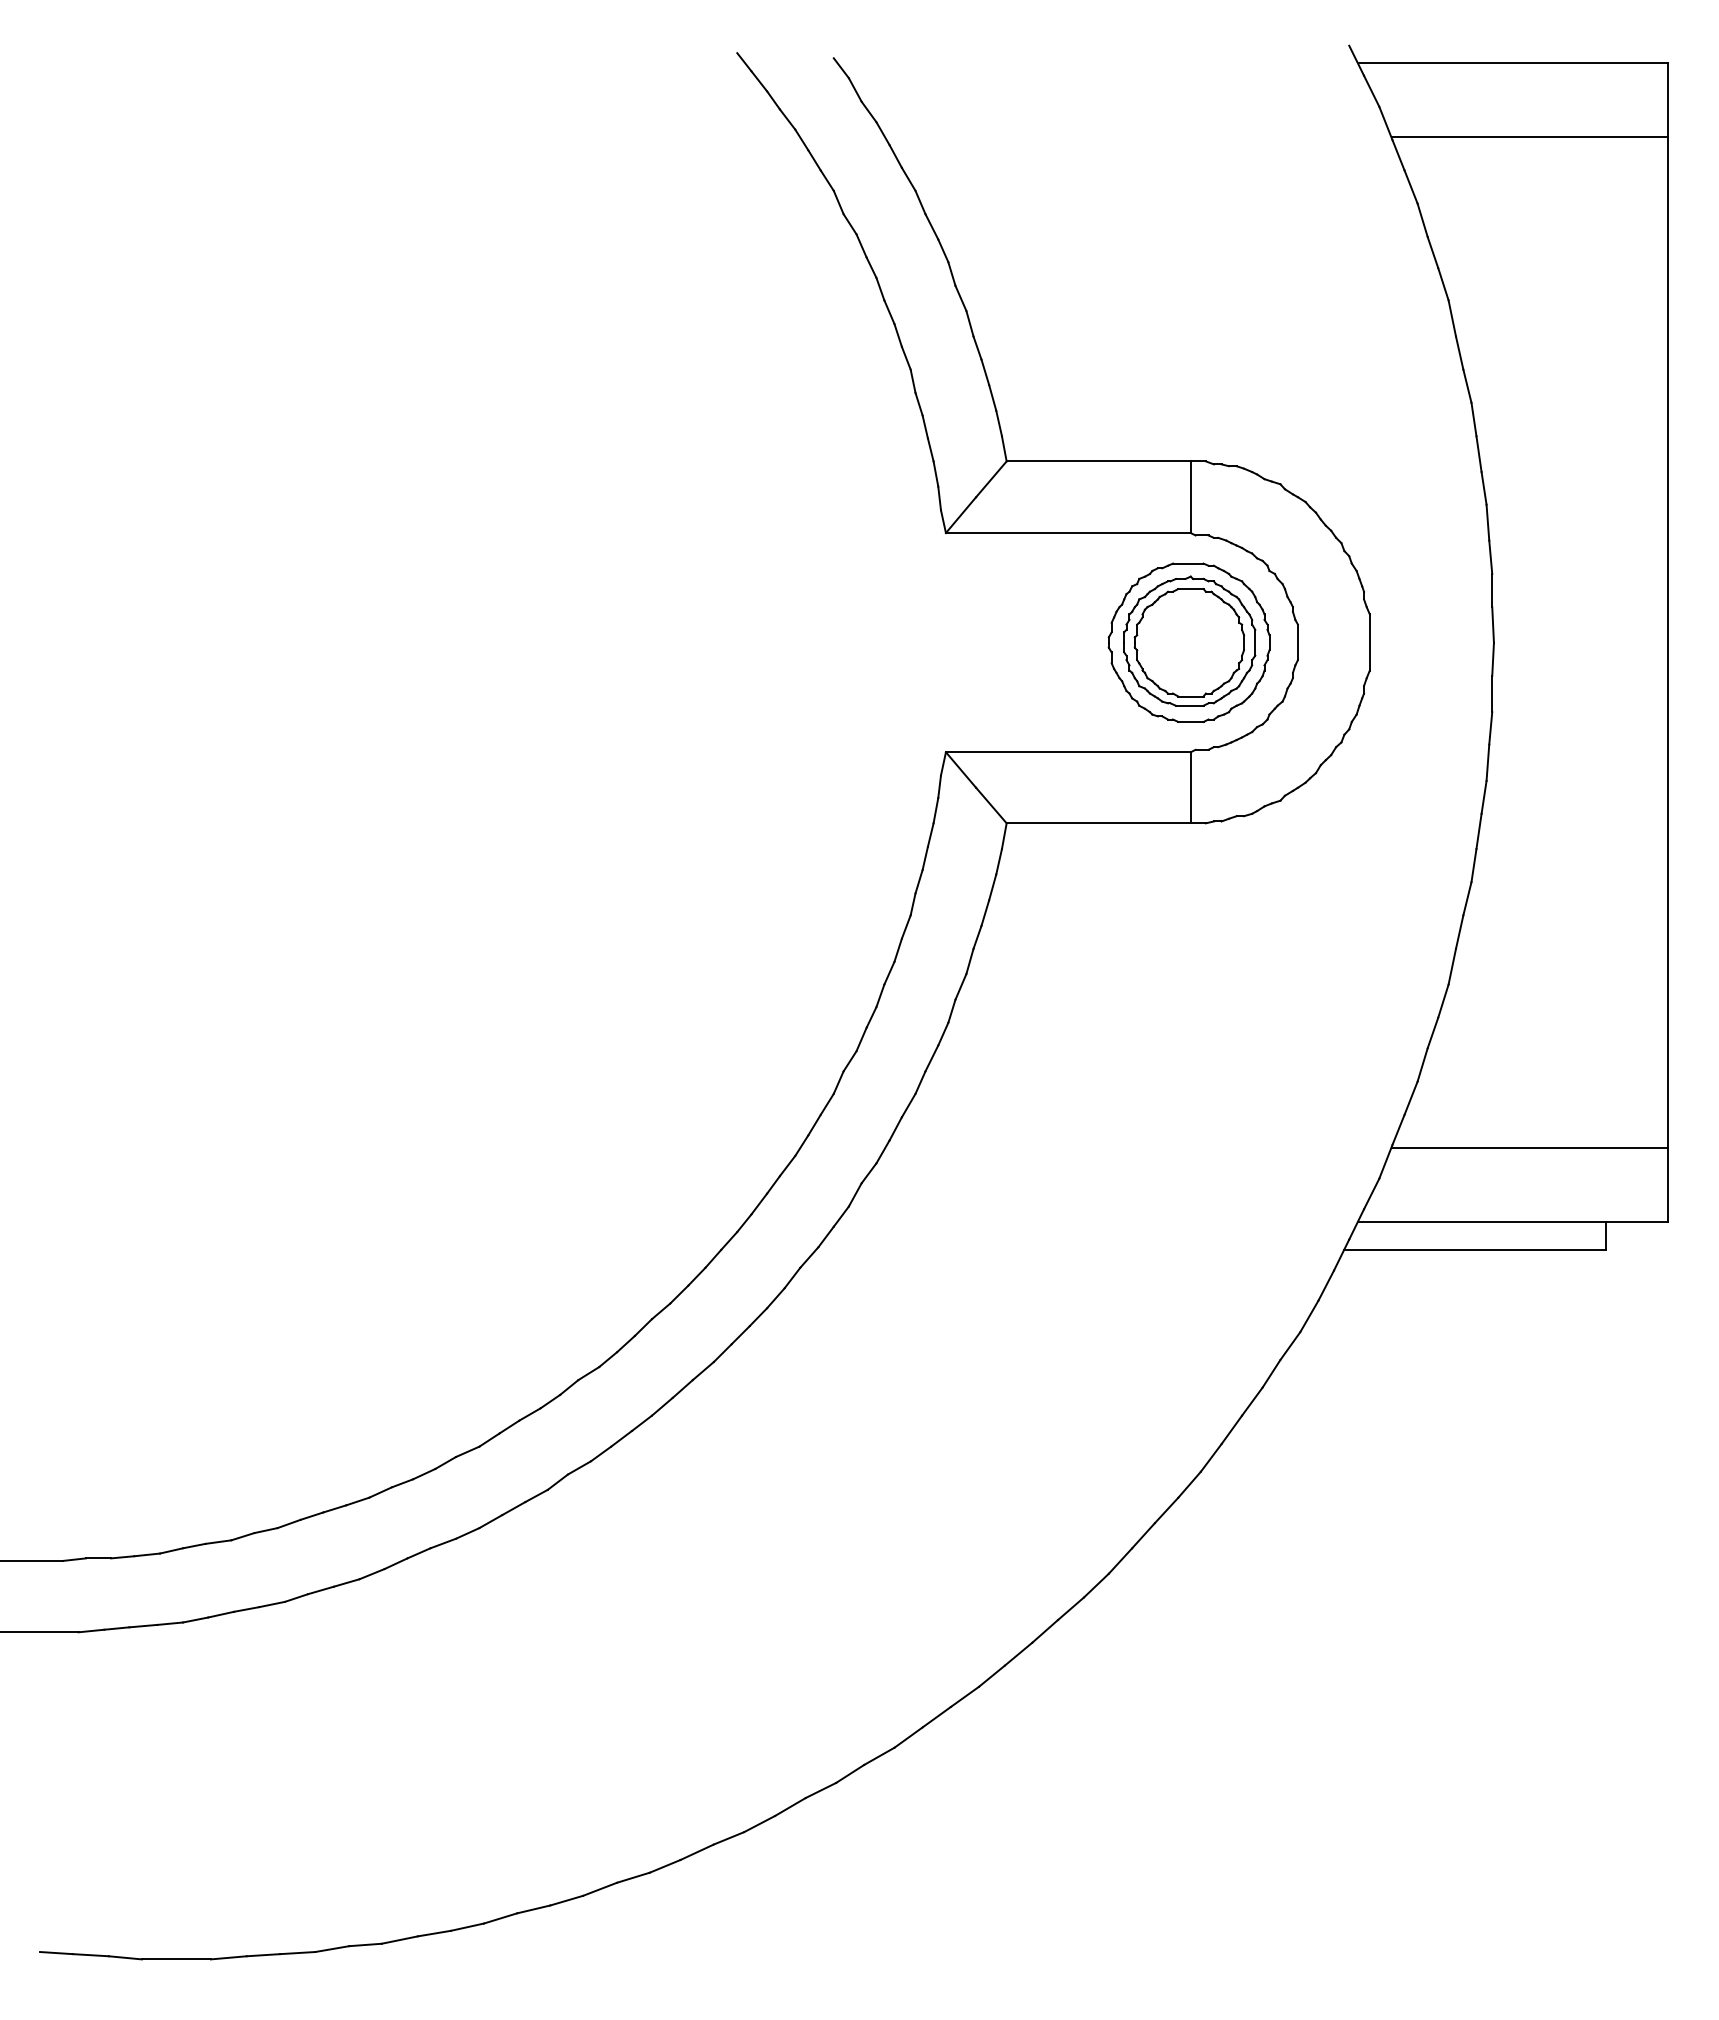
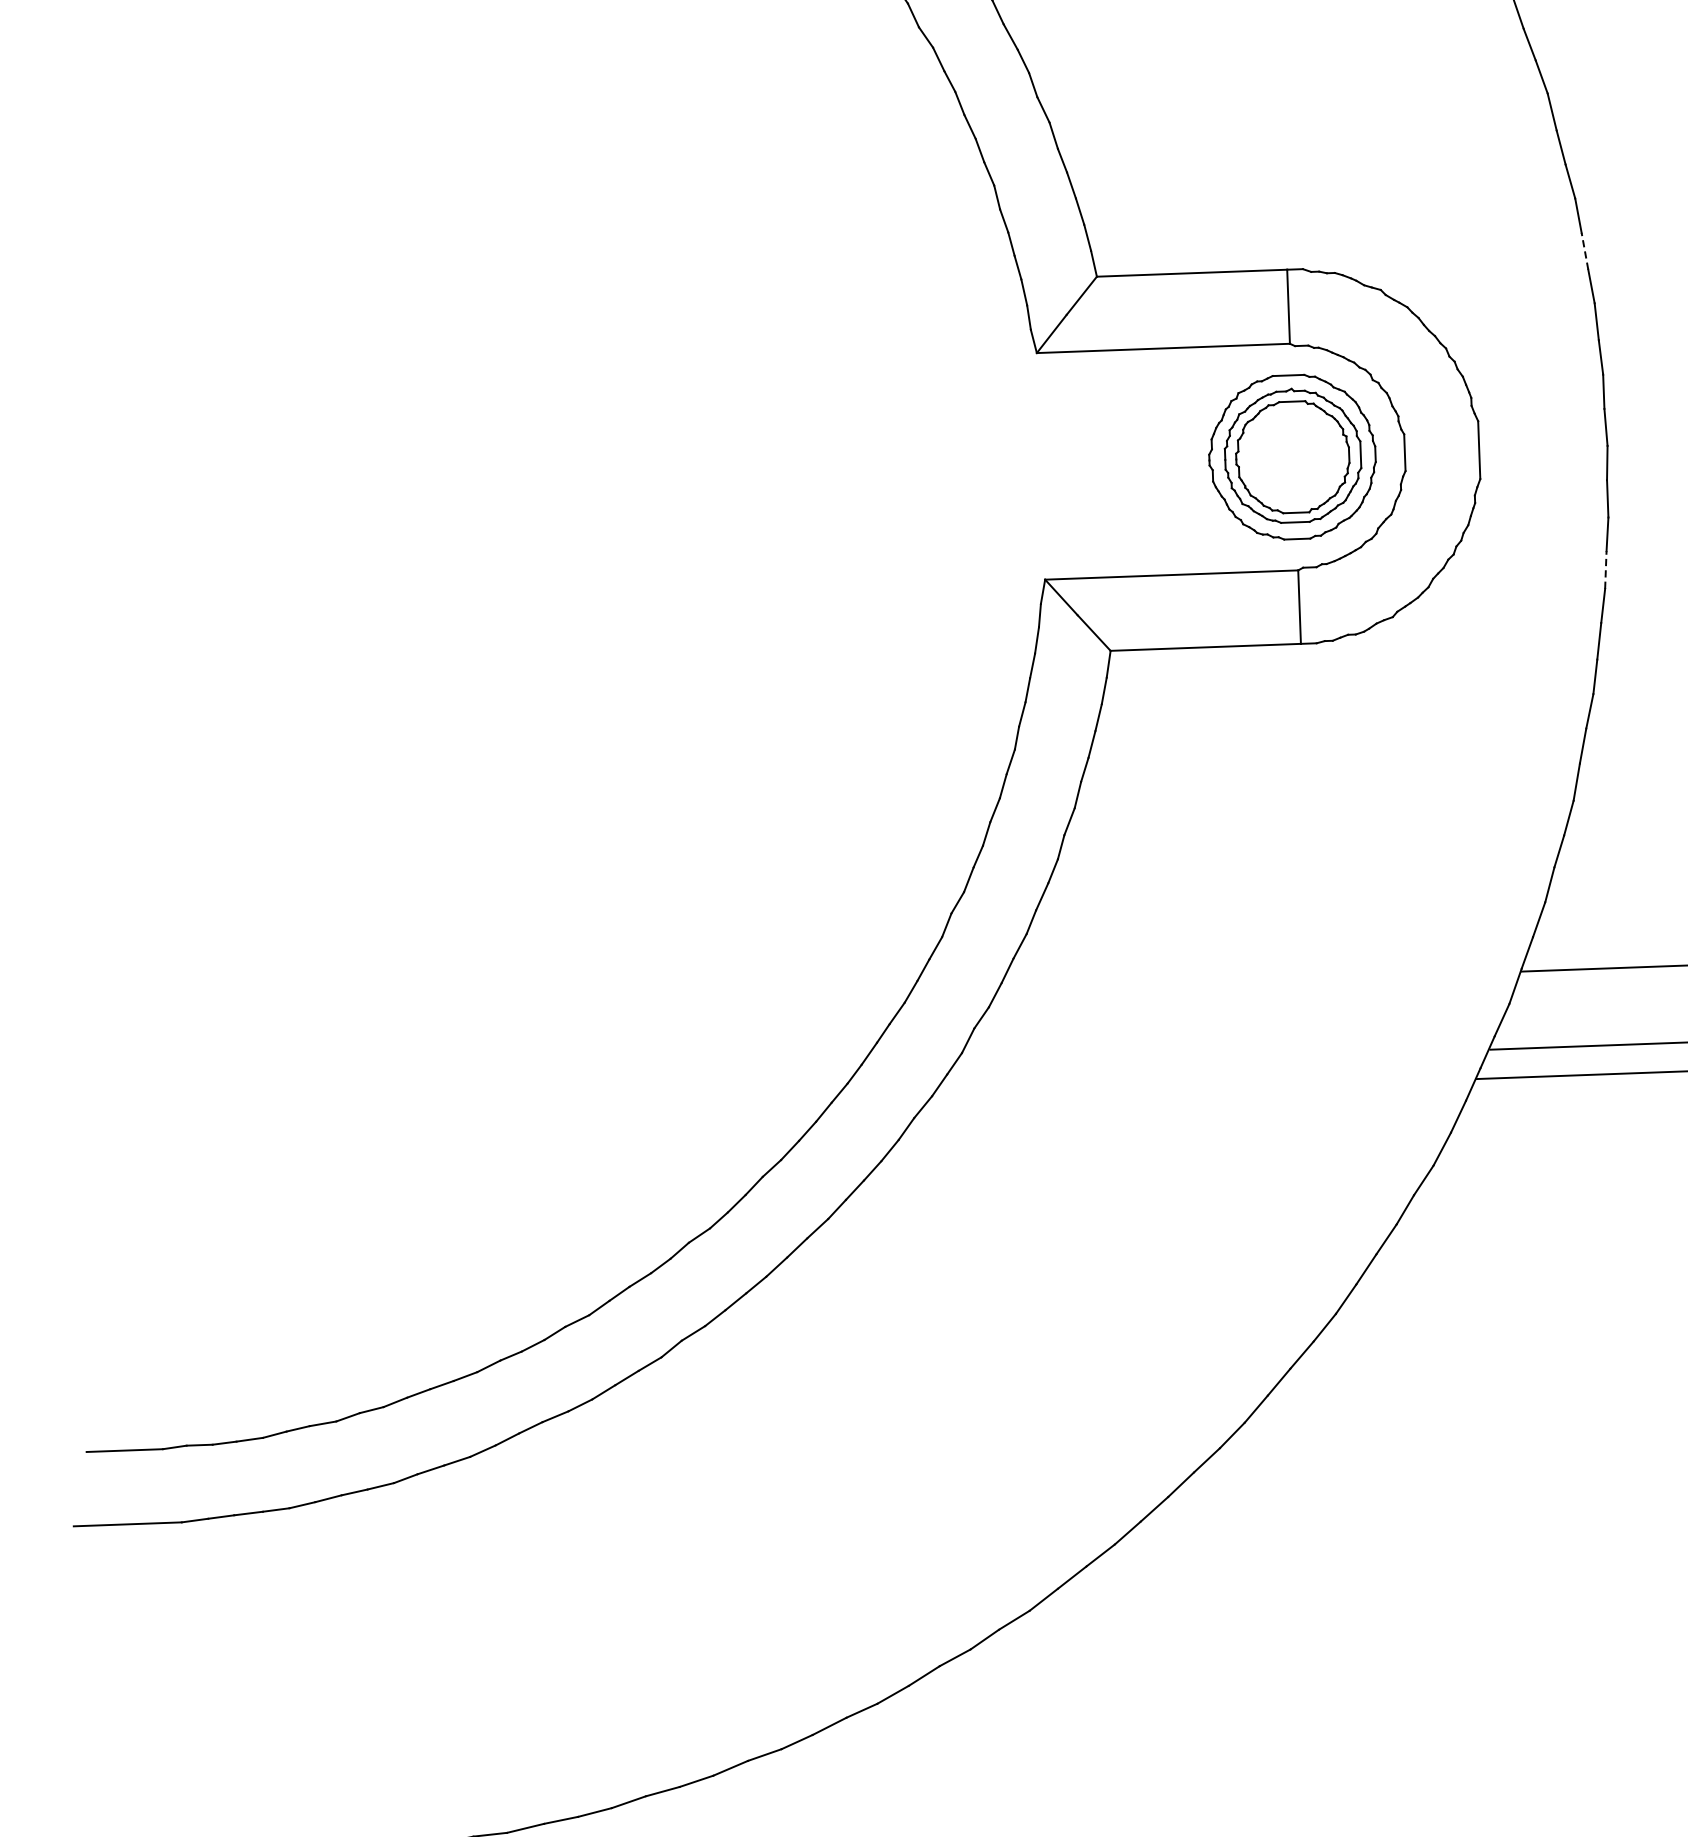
line: (1478, 453) -> (1584, 250), solid -> dashed
line: (1487, 762) -> (1605, 569), solid -> dashed

